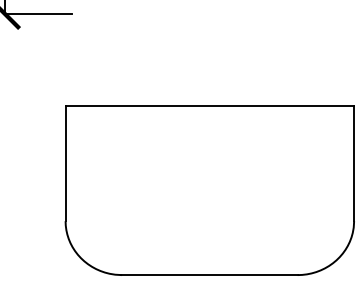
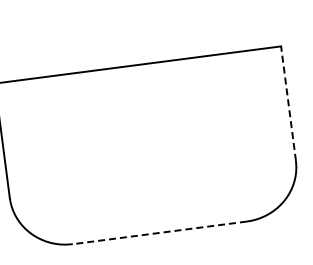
line: (354, 163) -> (288, 103), solid -> dashed
line: (209, 275) -> (159, 233), solid -> dashed

